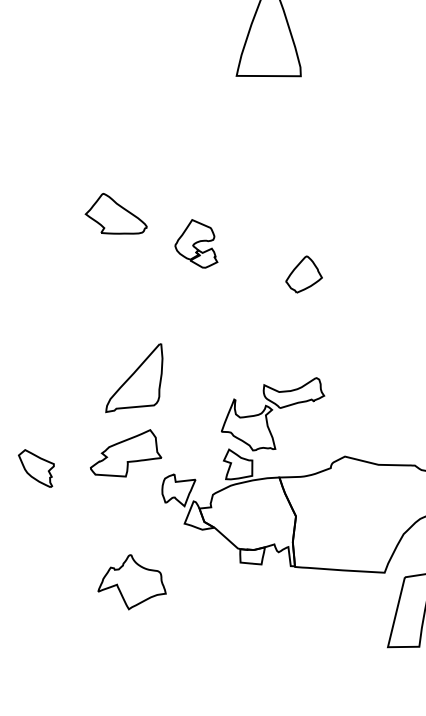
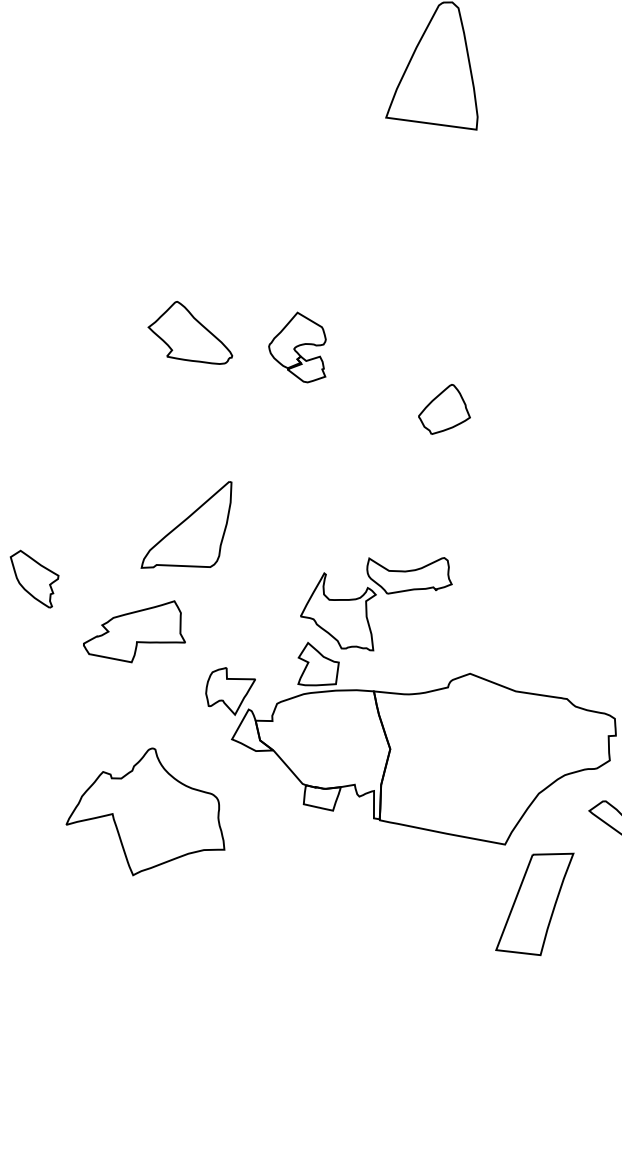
part: (115, 214) -> (190, 332), moved
part: (125, 454) -> (134, 631), moved
part: (37, 468) -> (34, 578), moved
part: (130, 581) -> (145, 811), size x1.67

